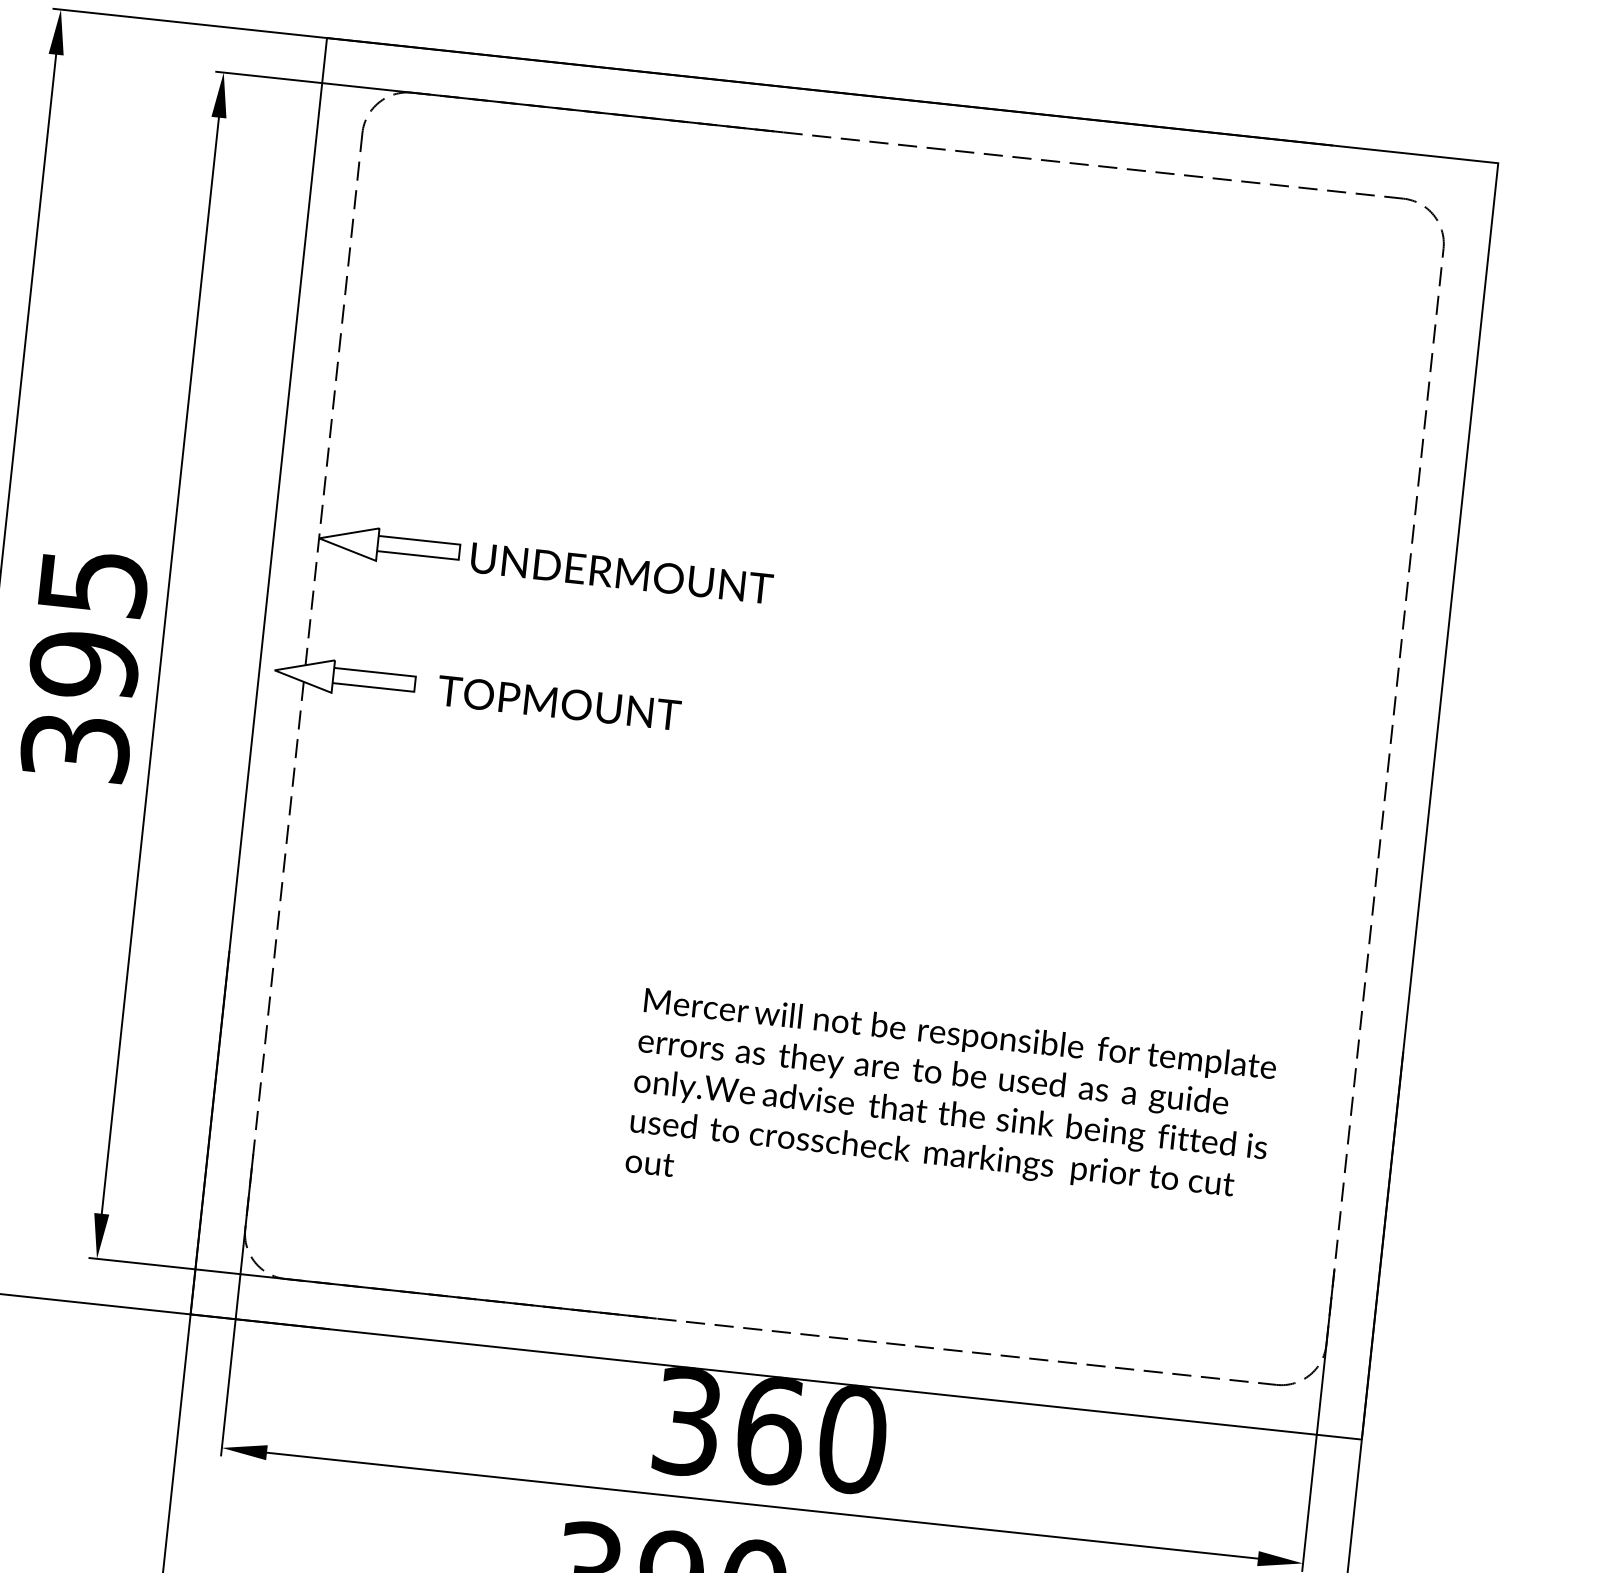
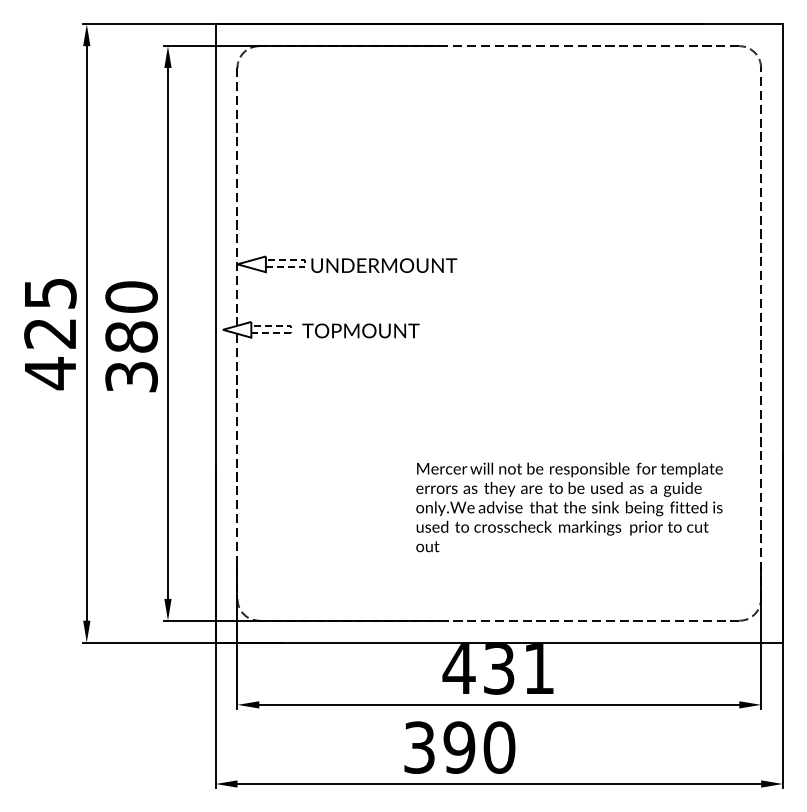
line: (459, 551) -> (305, 263), solid -> dashed
text: (88, 624) -> (131, 317), 395 -> 380
line: (414, 684) -> (290, 329), solid -> dashed
text: (768, 1432) -> (498, 669), 360 -> 431

